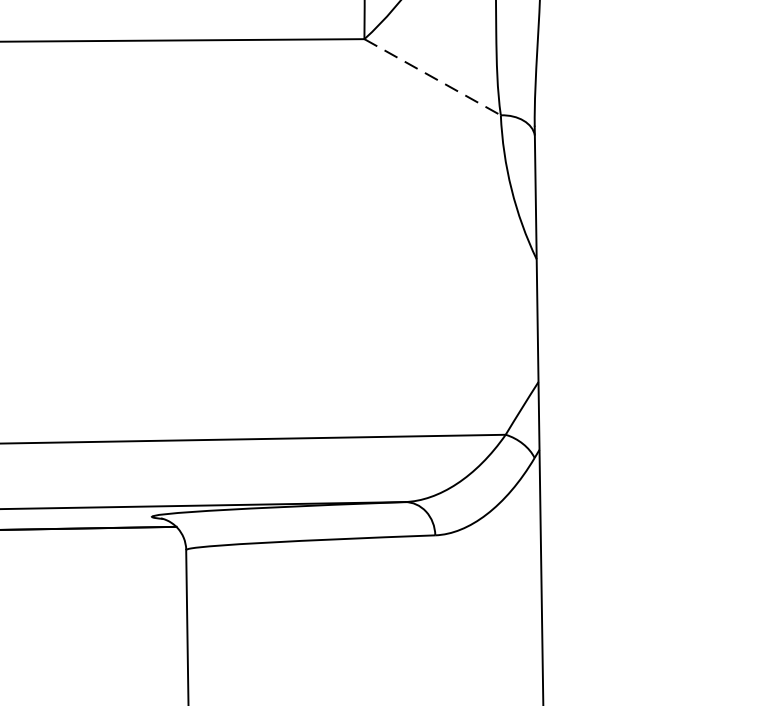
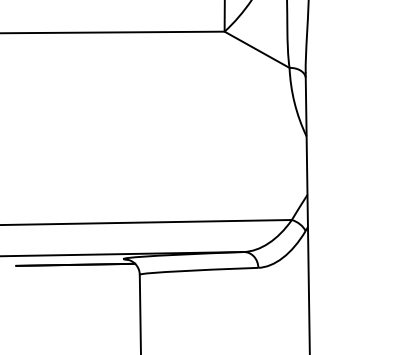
line: (433, 78) -> (257, 50), dashed -> solid

